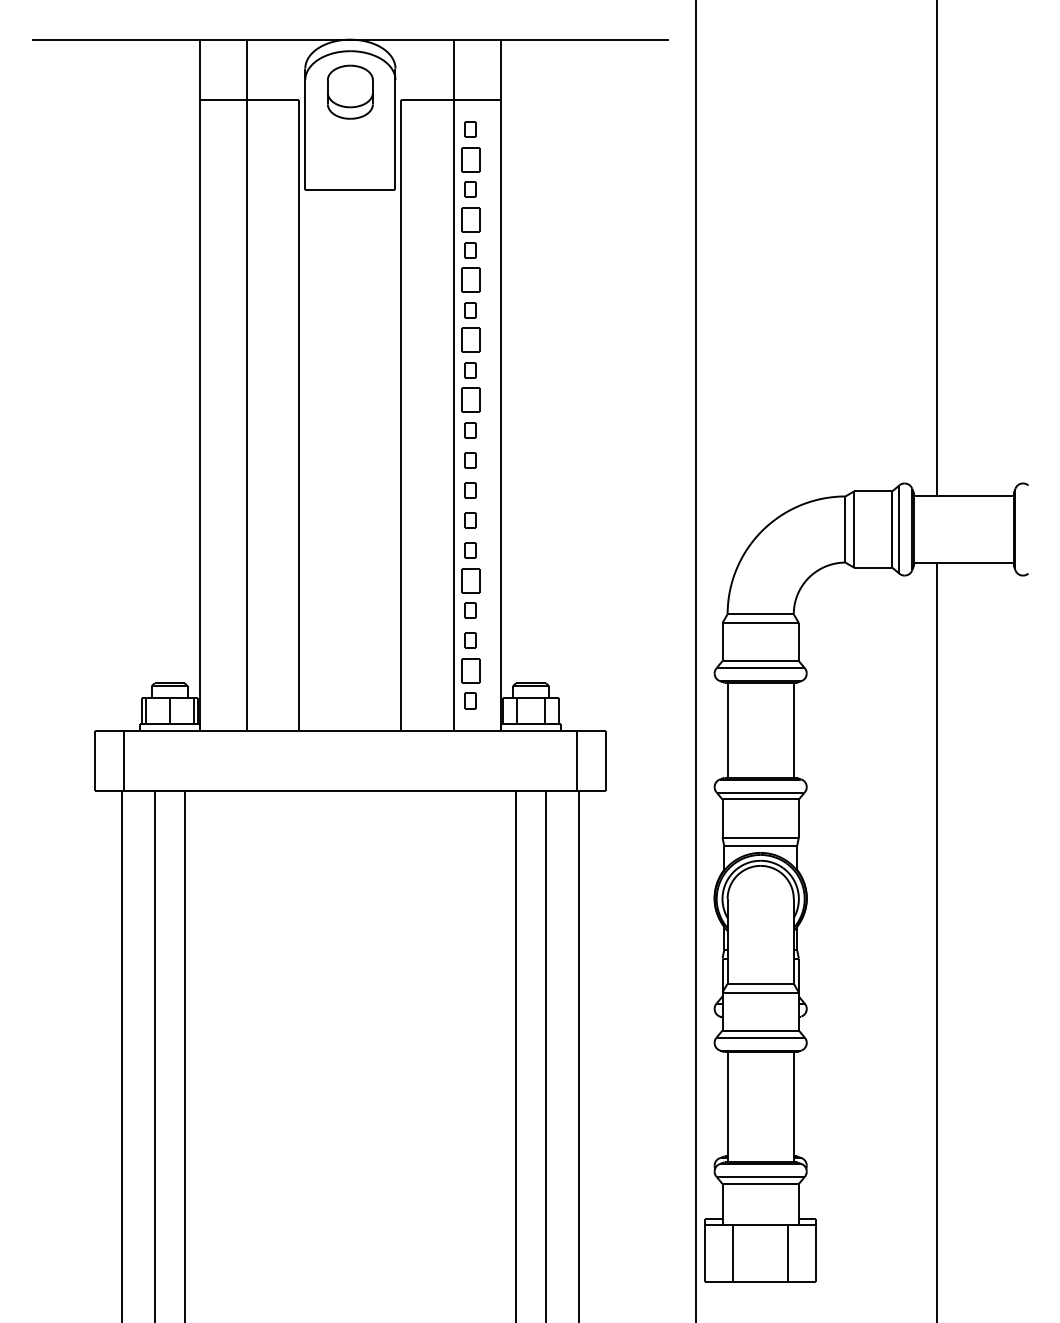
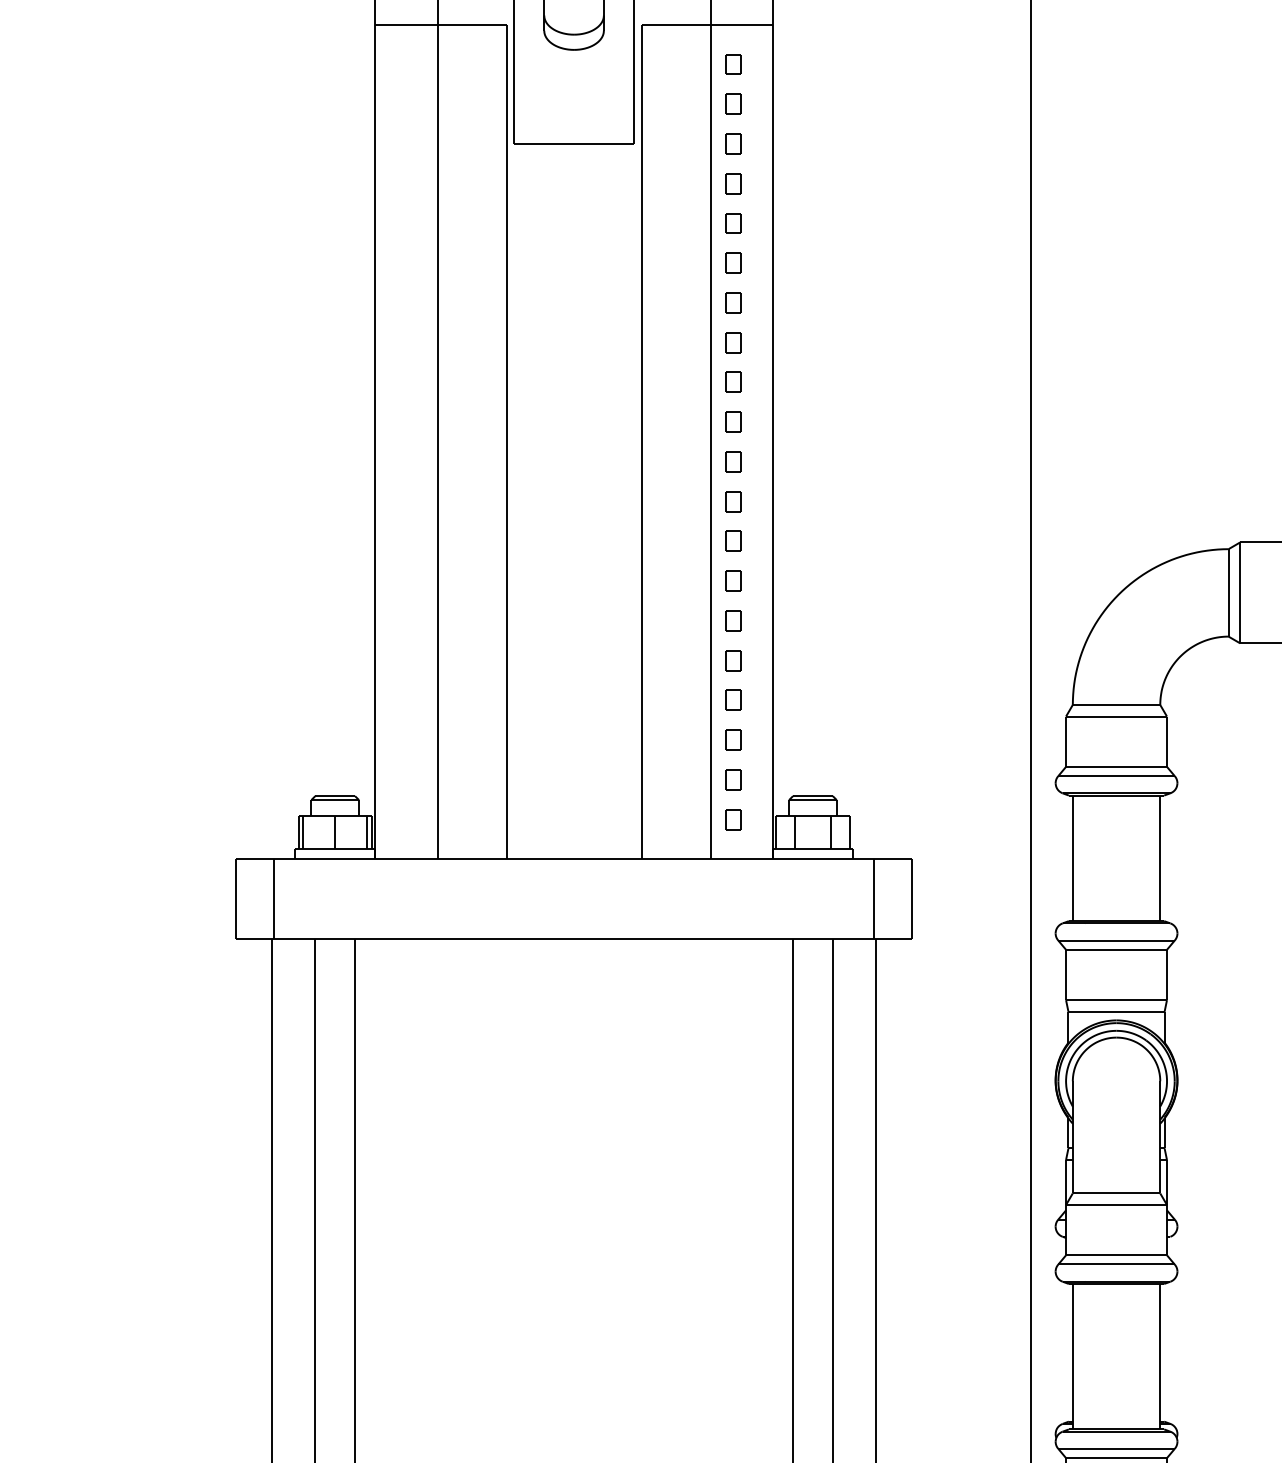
part: (470, 159) -> (732, 103), size x0.62
part: (470, 220) -> (732, 184), size x0.62
part: (470, 280) -> (732, 263), size x0.62
part: (470, 340) -> (732, 342), size x0.62
part: (470, 400) -> (732, 422), size x0.62
part: (470, 580) -> (732, 660), size x0.62
part: (470, 670) -> (732, 779), size x0.62

